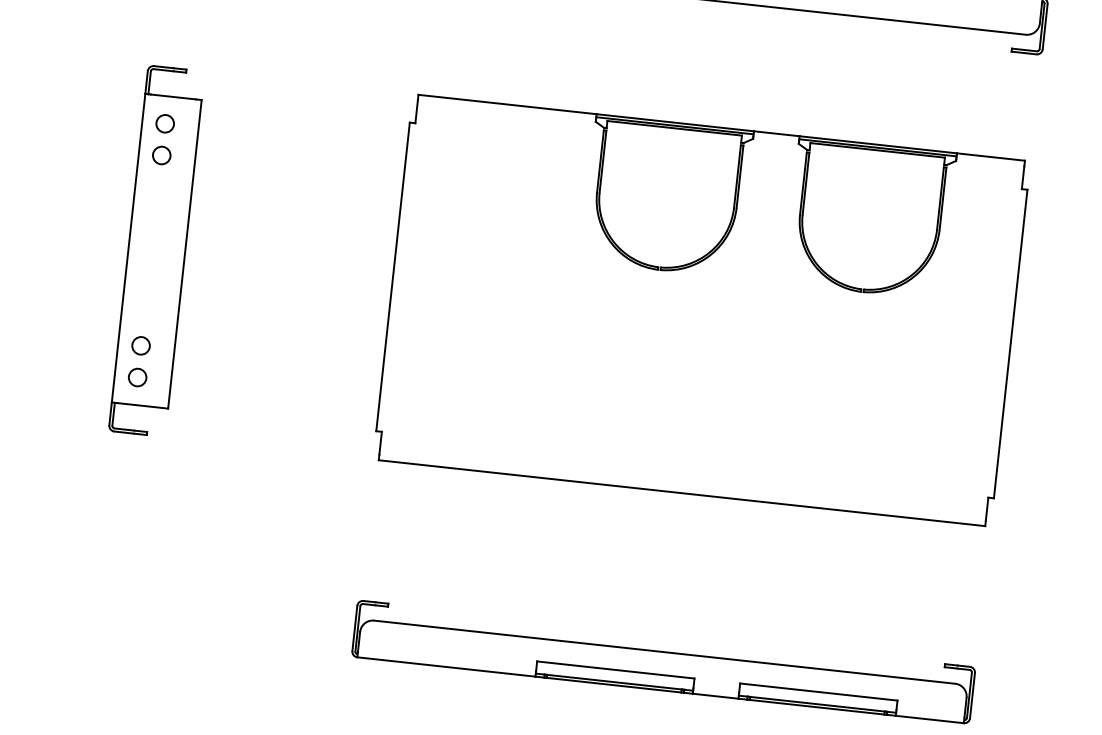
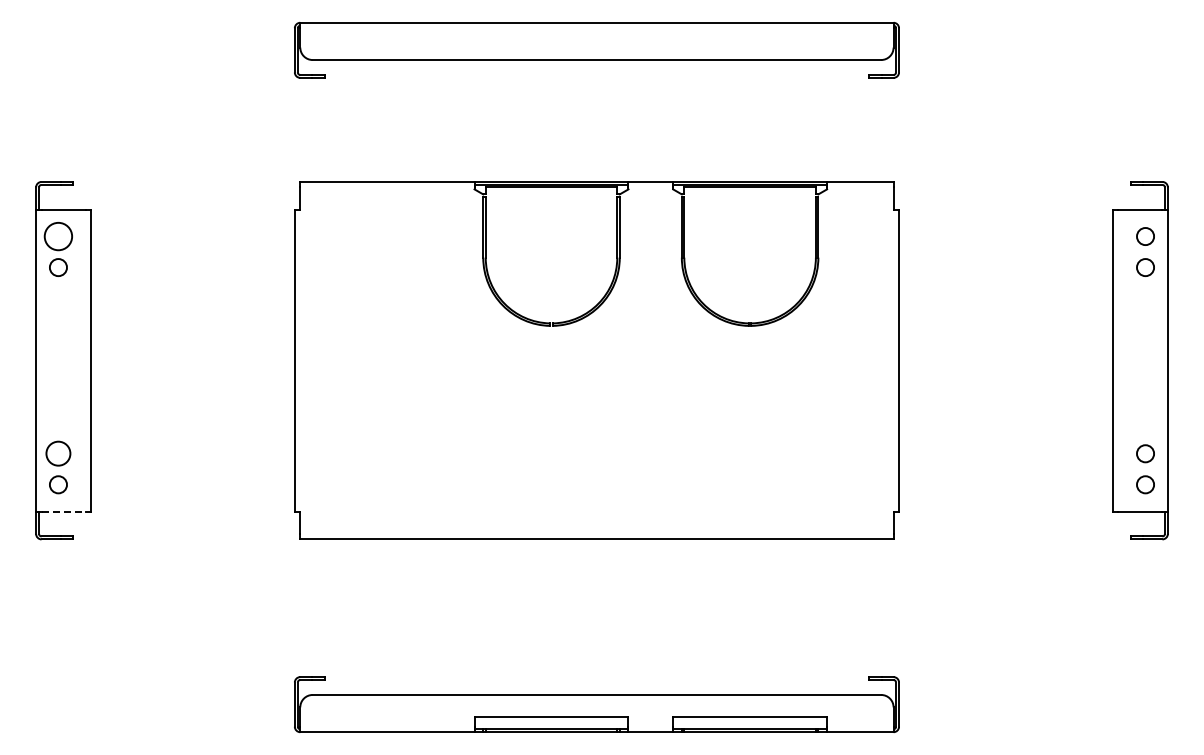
circle: (165, 123) -> (58, 236), size x1.6
circle: (141, 345) -> (58, 453), size x1.4
line: (140, 405) -> (64, 511), solid -> dashed

